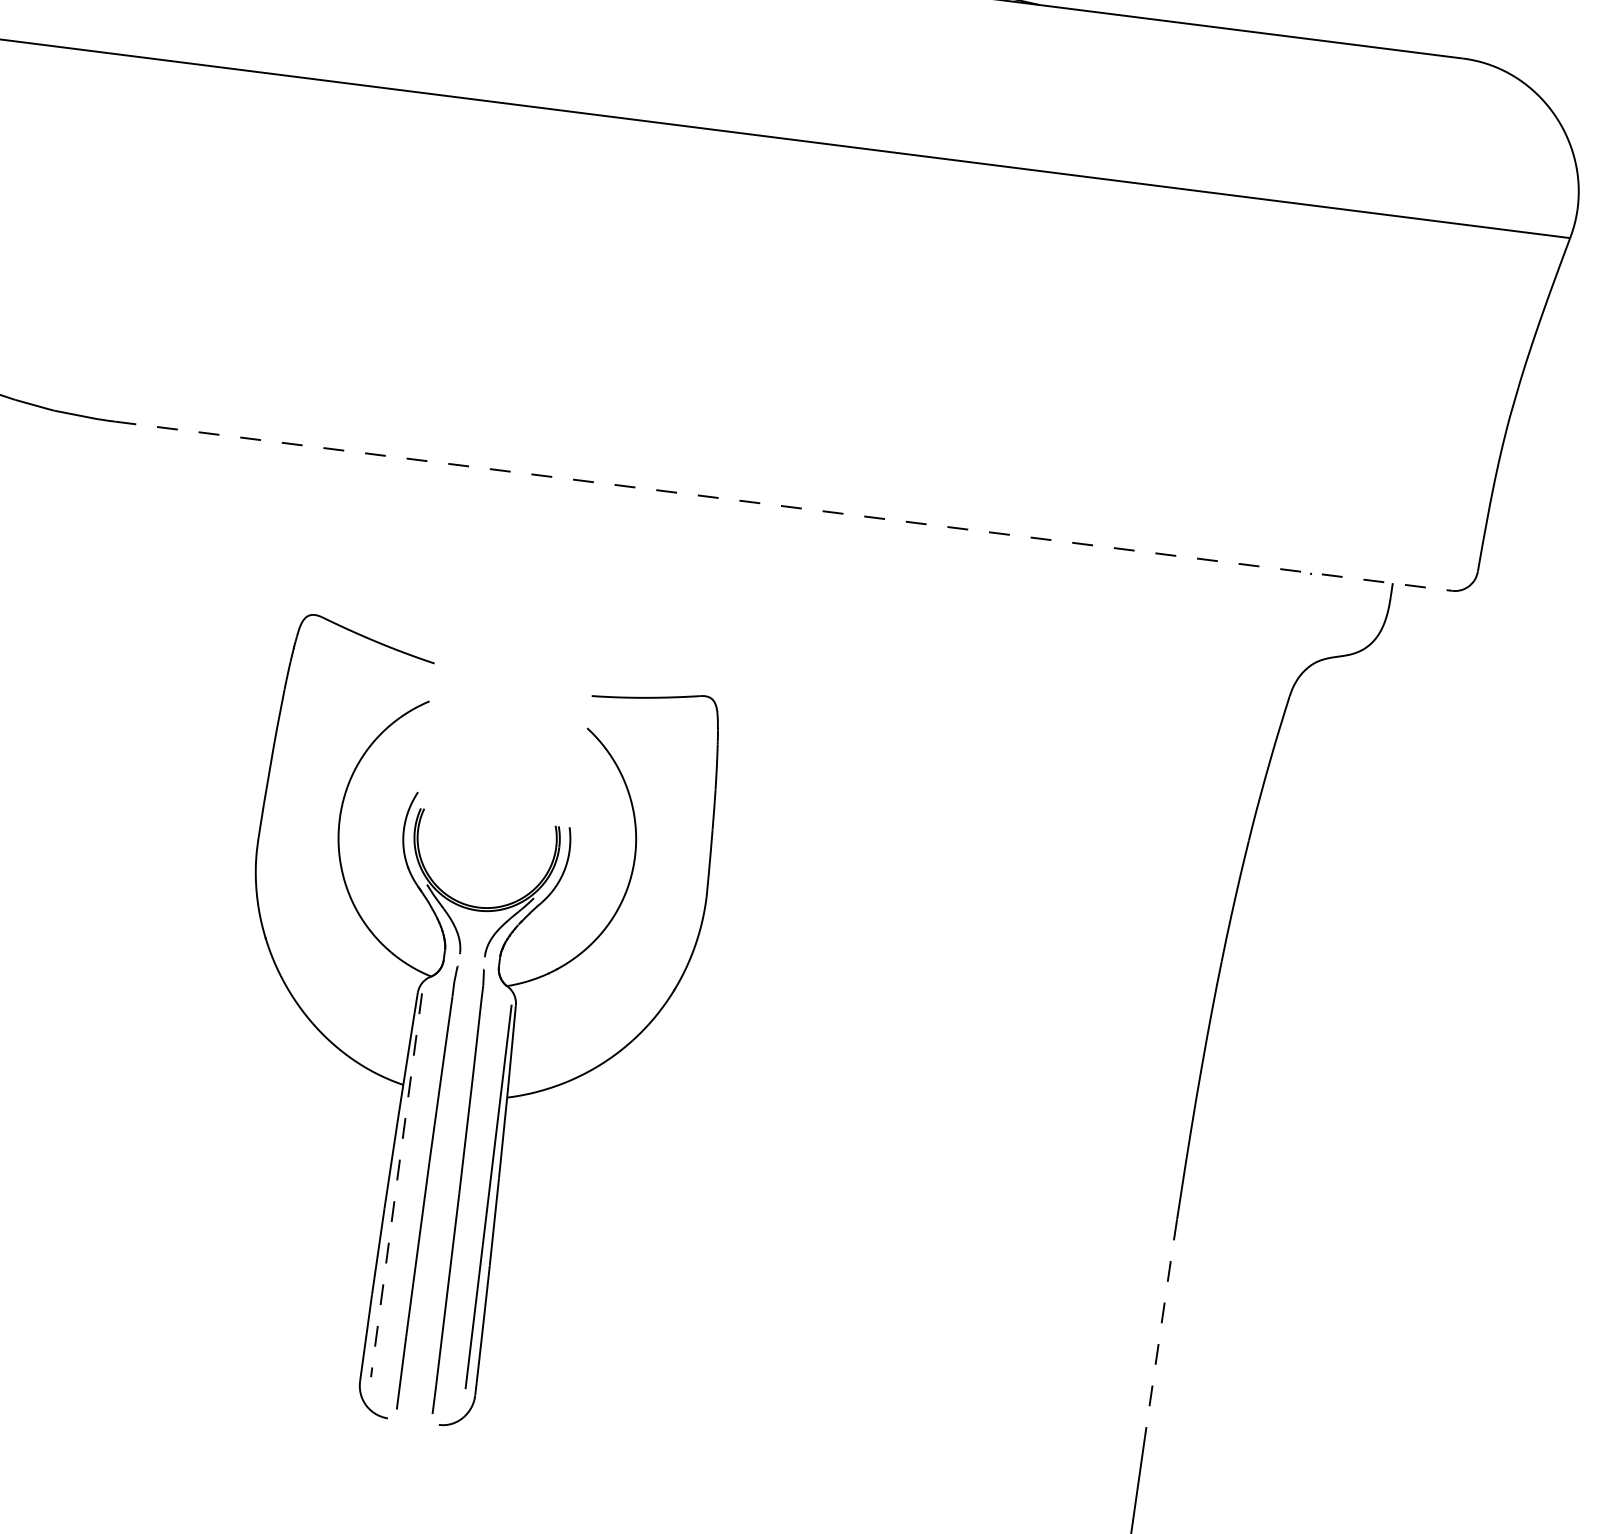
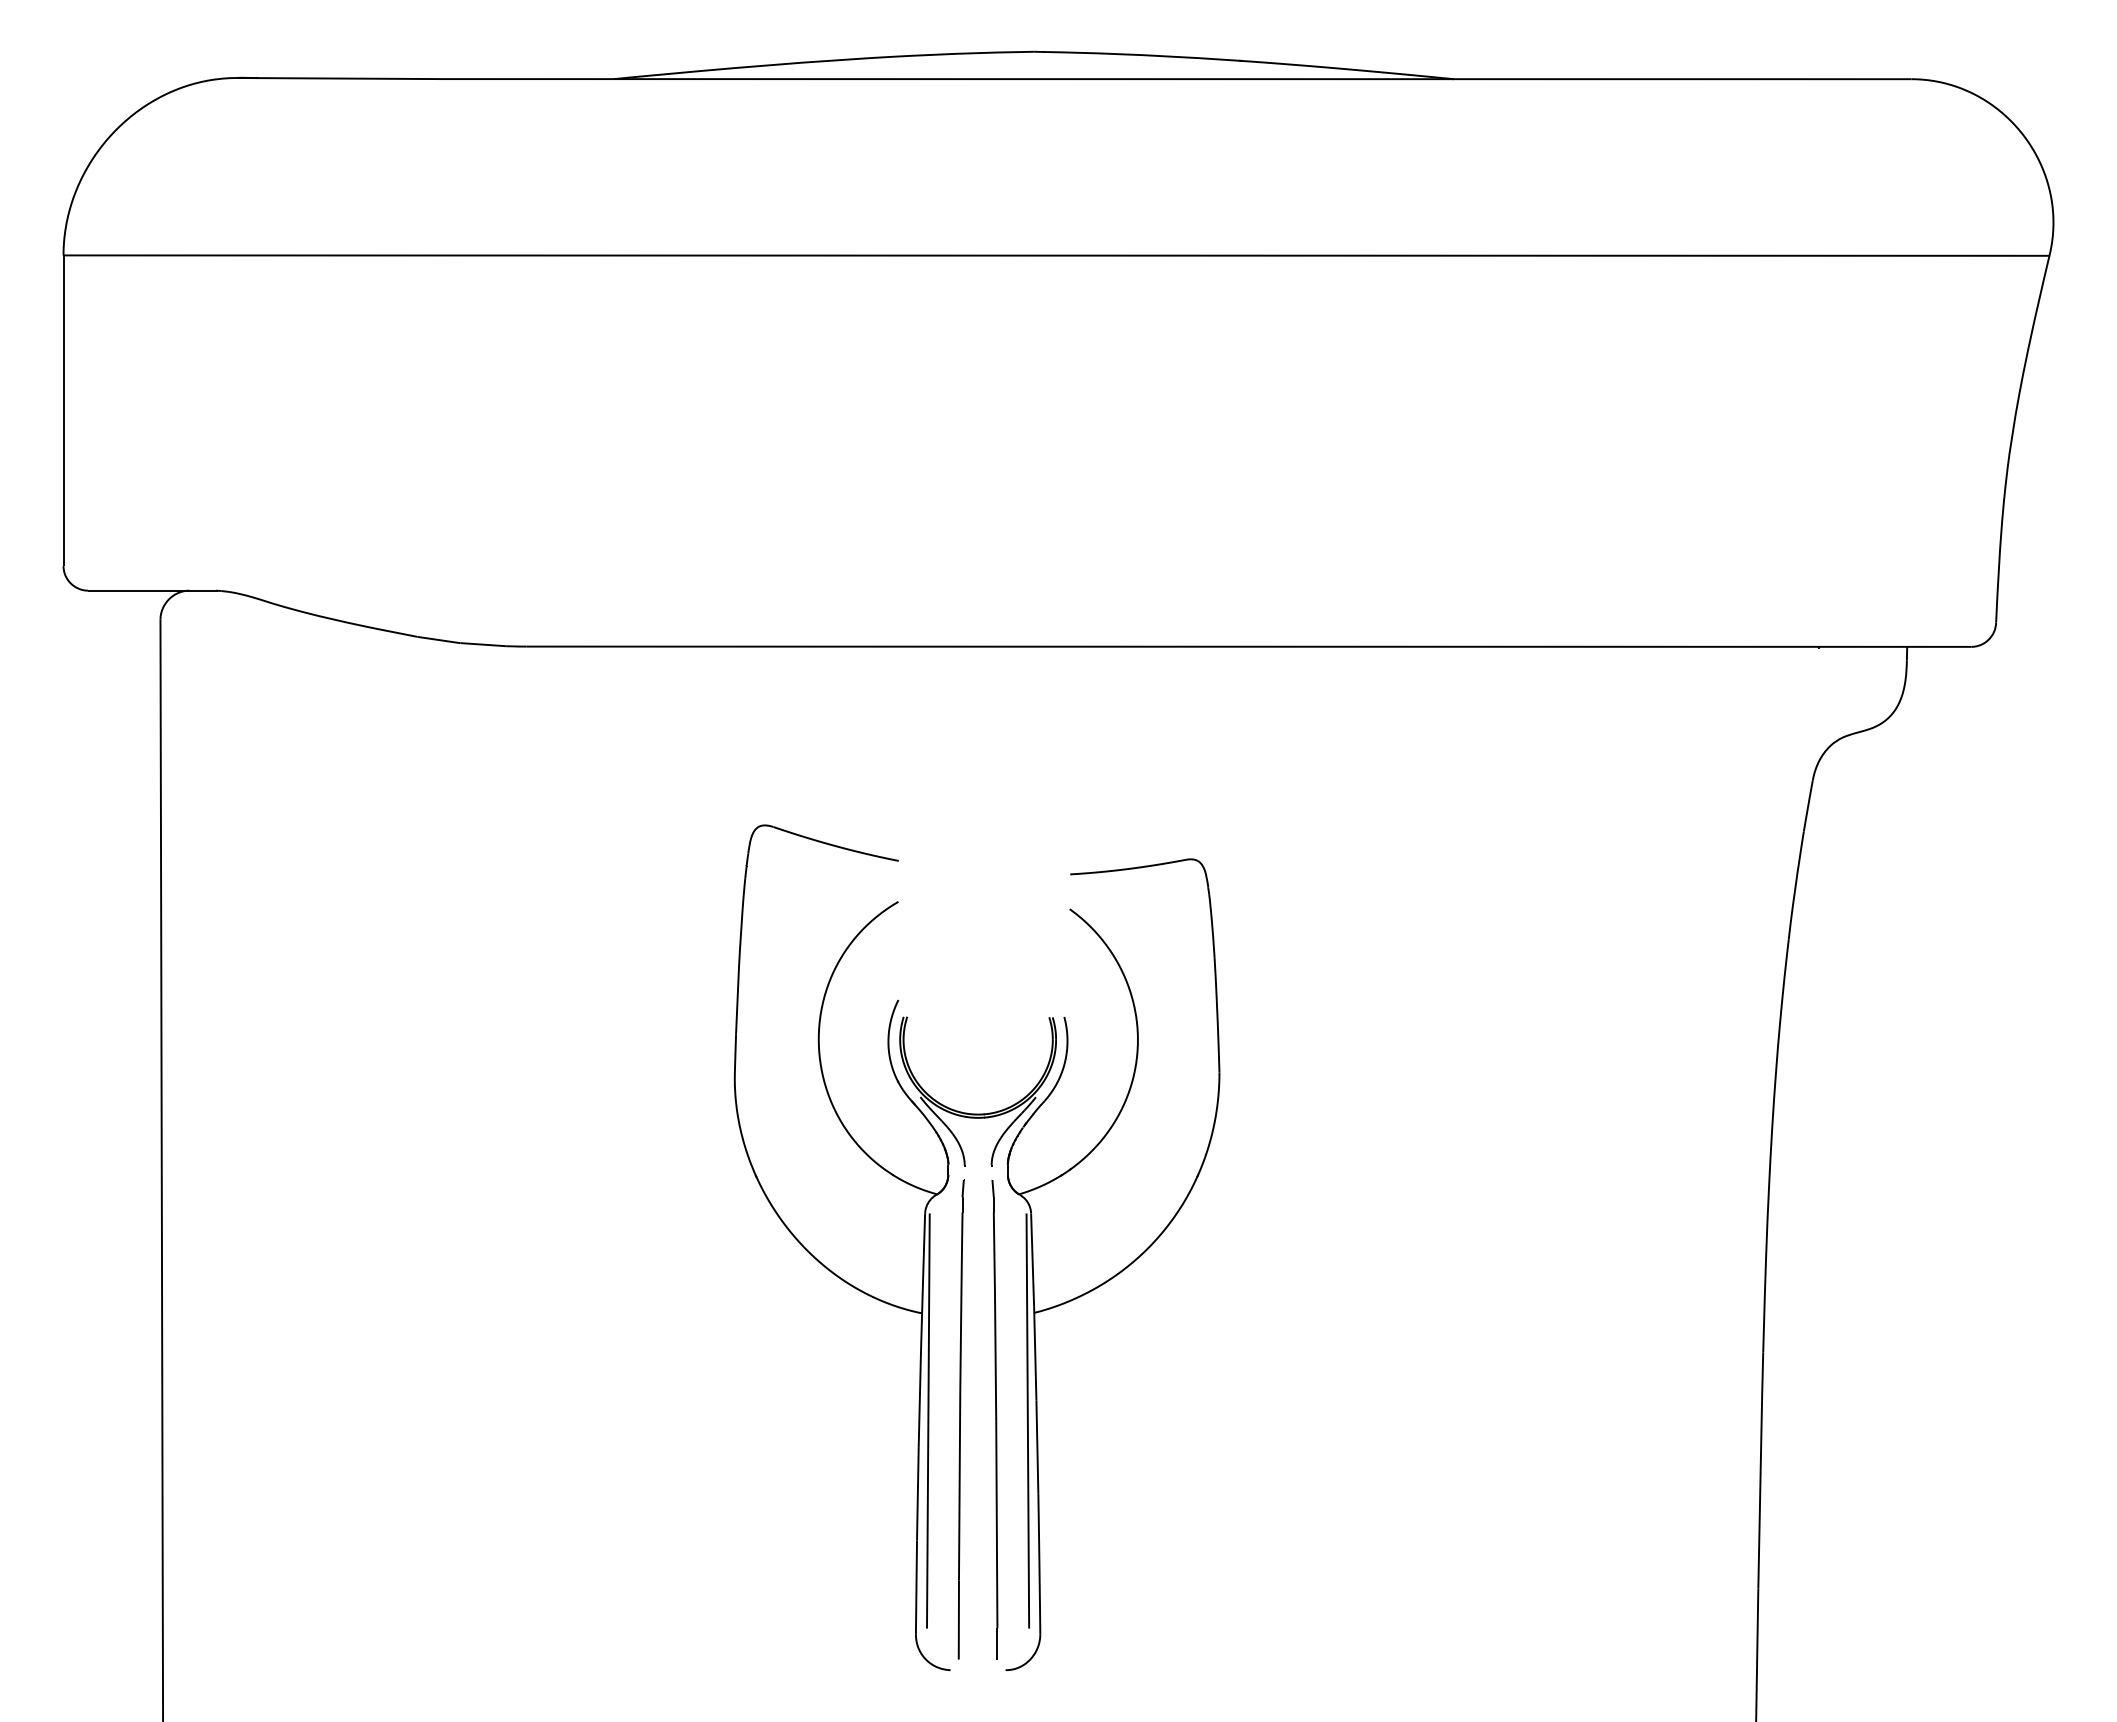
line: (784, 506) -> (1249, 646), dashed -> solid
line: (396, 1185) -> (928, 1421), dashed -> solid
line: (1160, 1327) -> (1760, 1469), dashed -> solid

